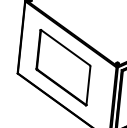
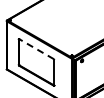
line: (65, 48) -> (36, 49), solid -> dashed

